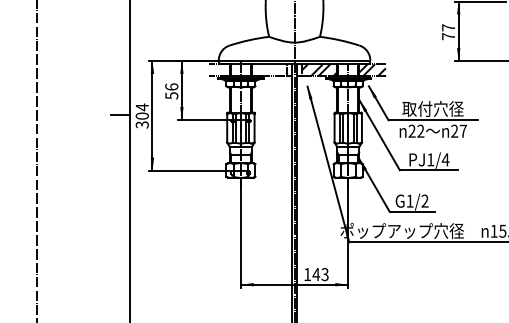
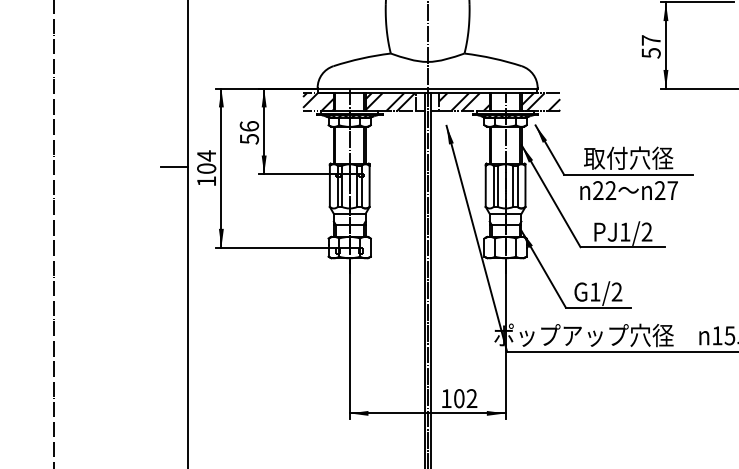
text: (448, 36) -> (651, 53), 77 -> 57
hatch: (218, 70) -> (317, 102), added
hatch: (268, 70) -> (389, 102), added
text: (141, 124) -> (205, 180), 304 -> 104
text: (445, 159) -> (646, 231), PJ1/4 -> PJ1/2
text: (320, 274) -> (465, 398), 143 -> 102

